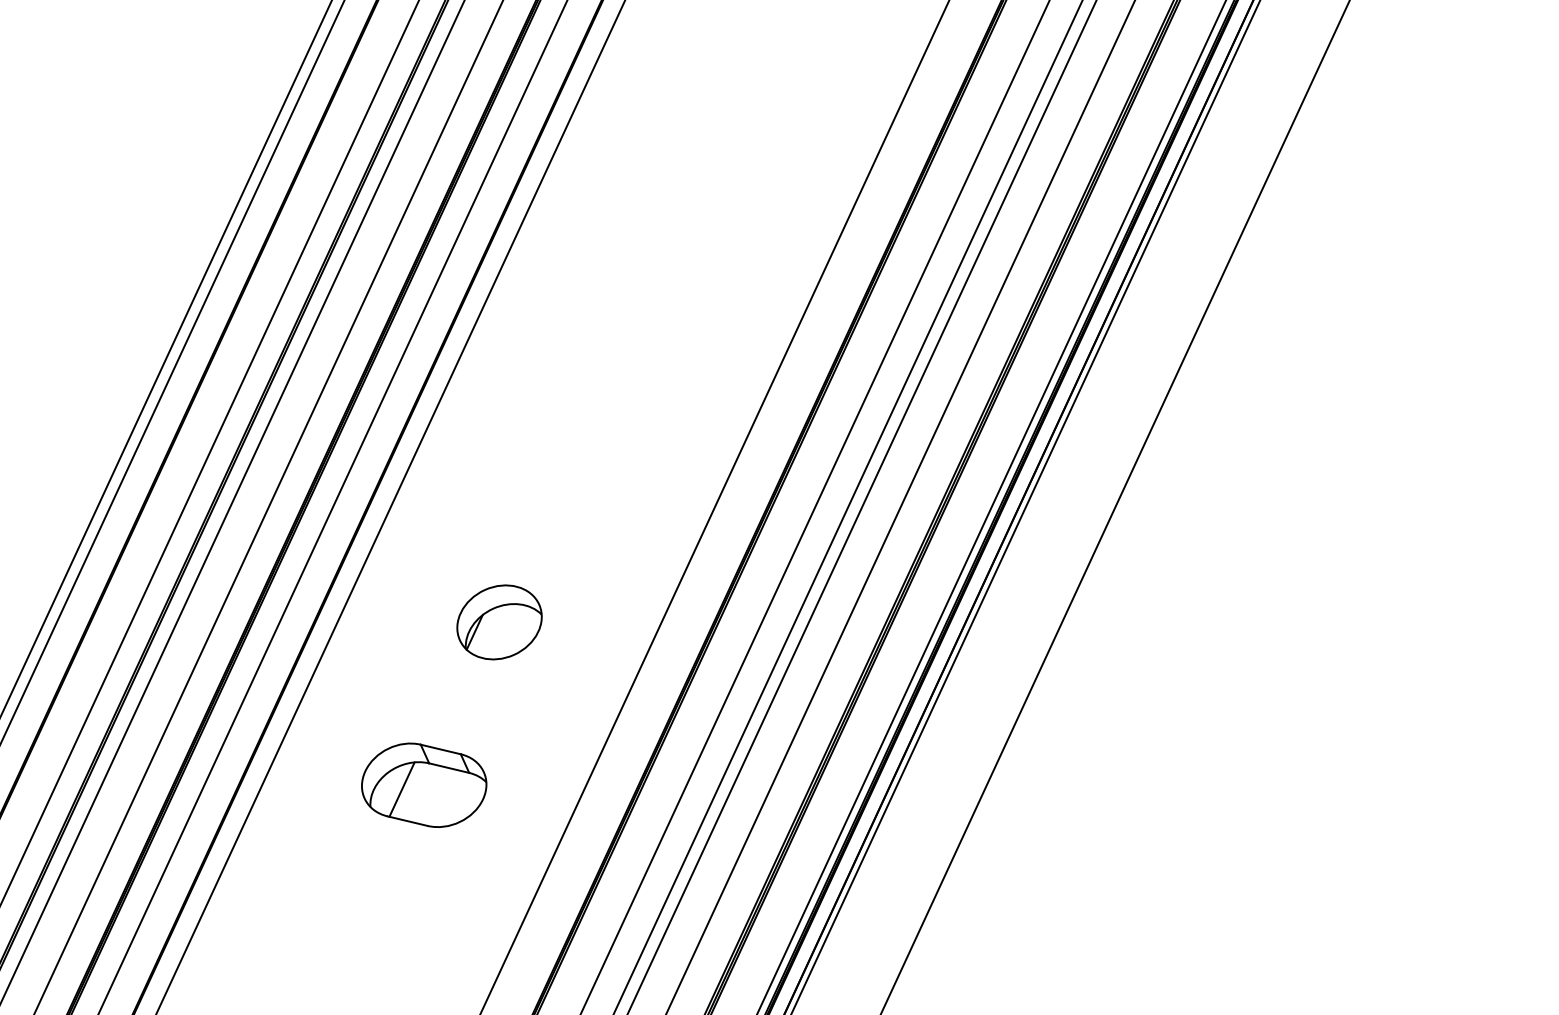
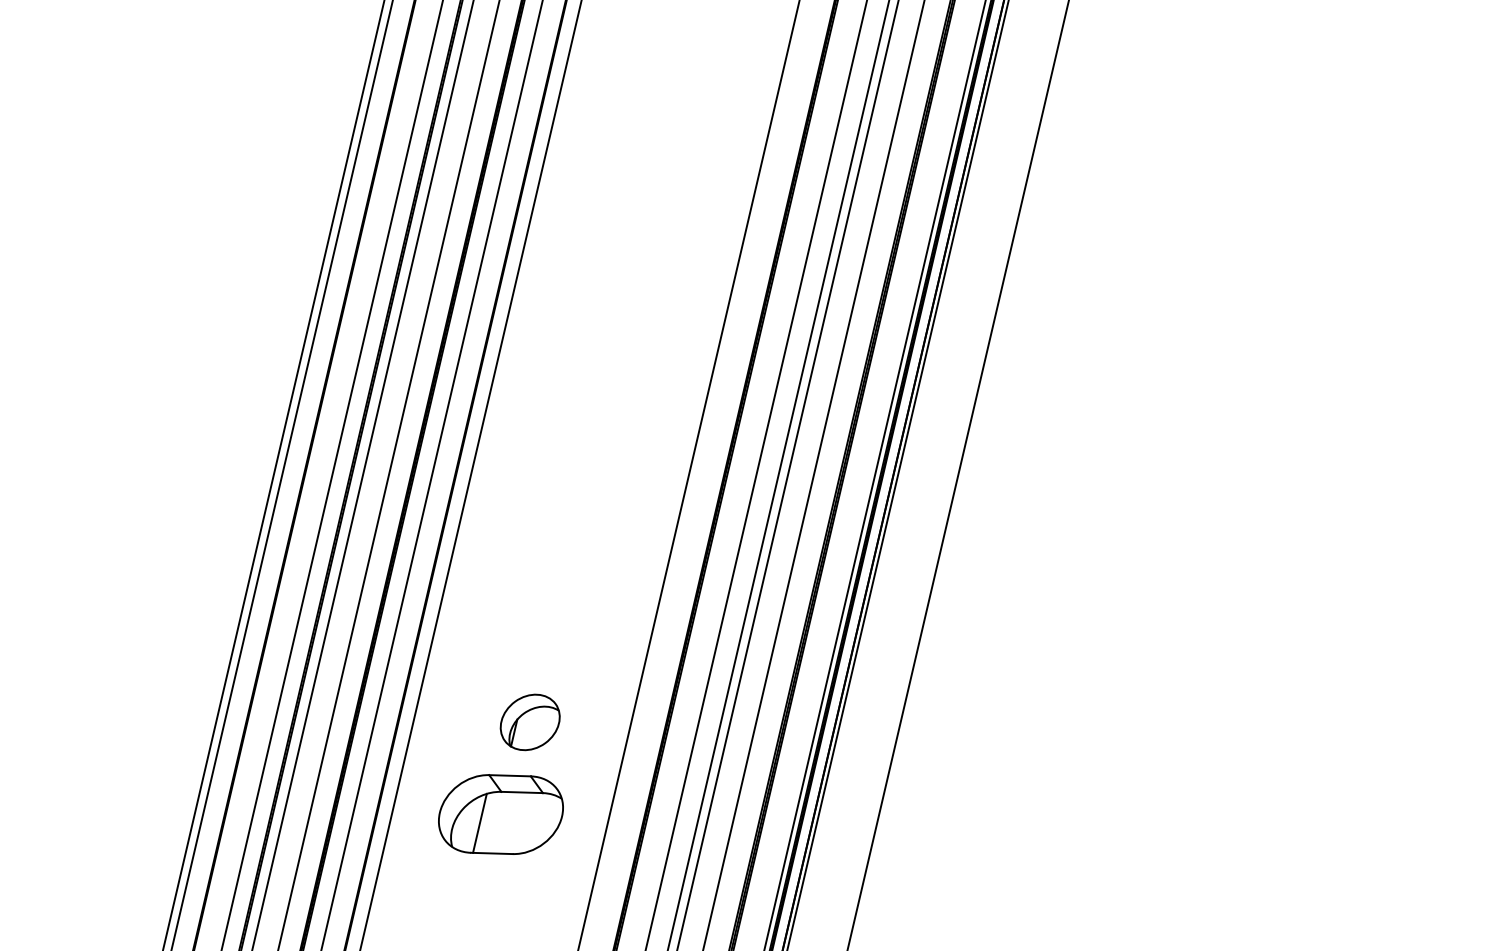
part: (498, 622) -> (529, 722), moved
part: (423, 785) -> (500, 814), size x1.4

